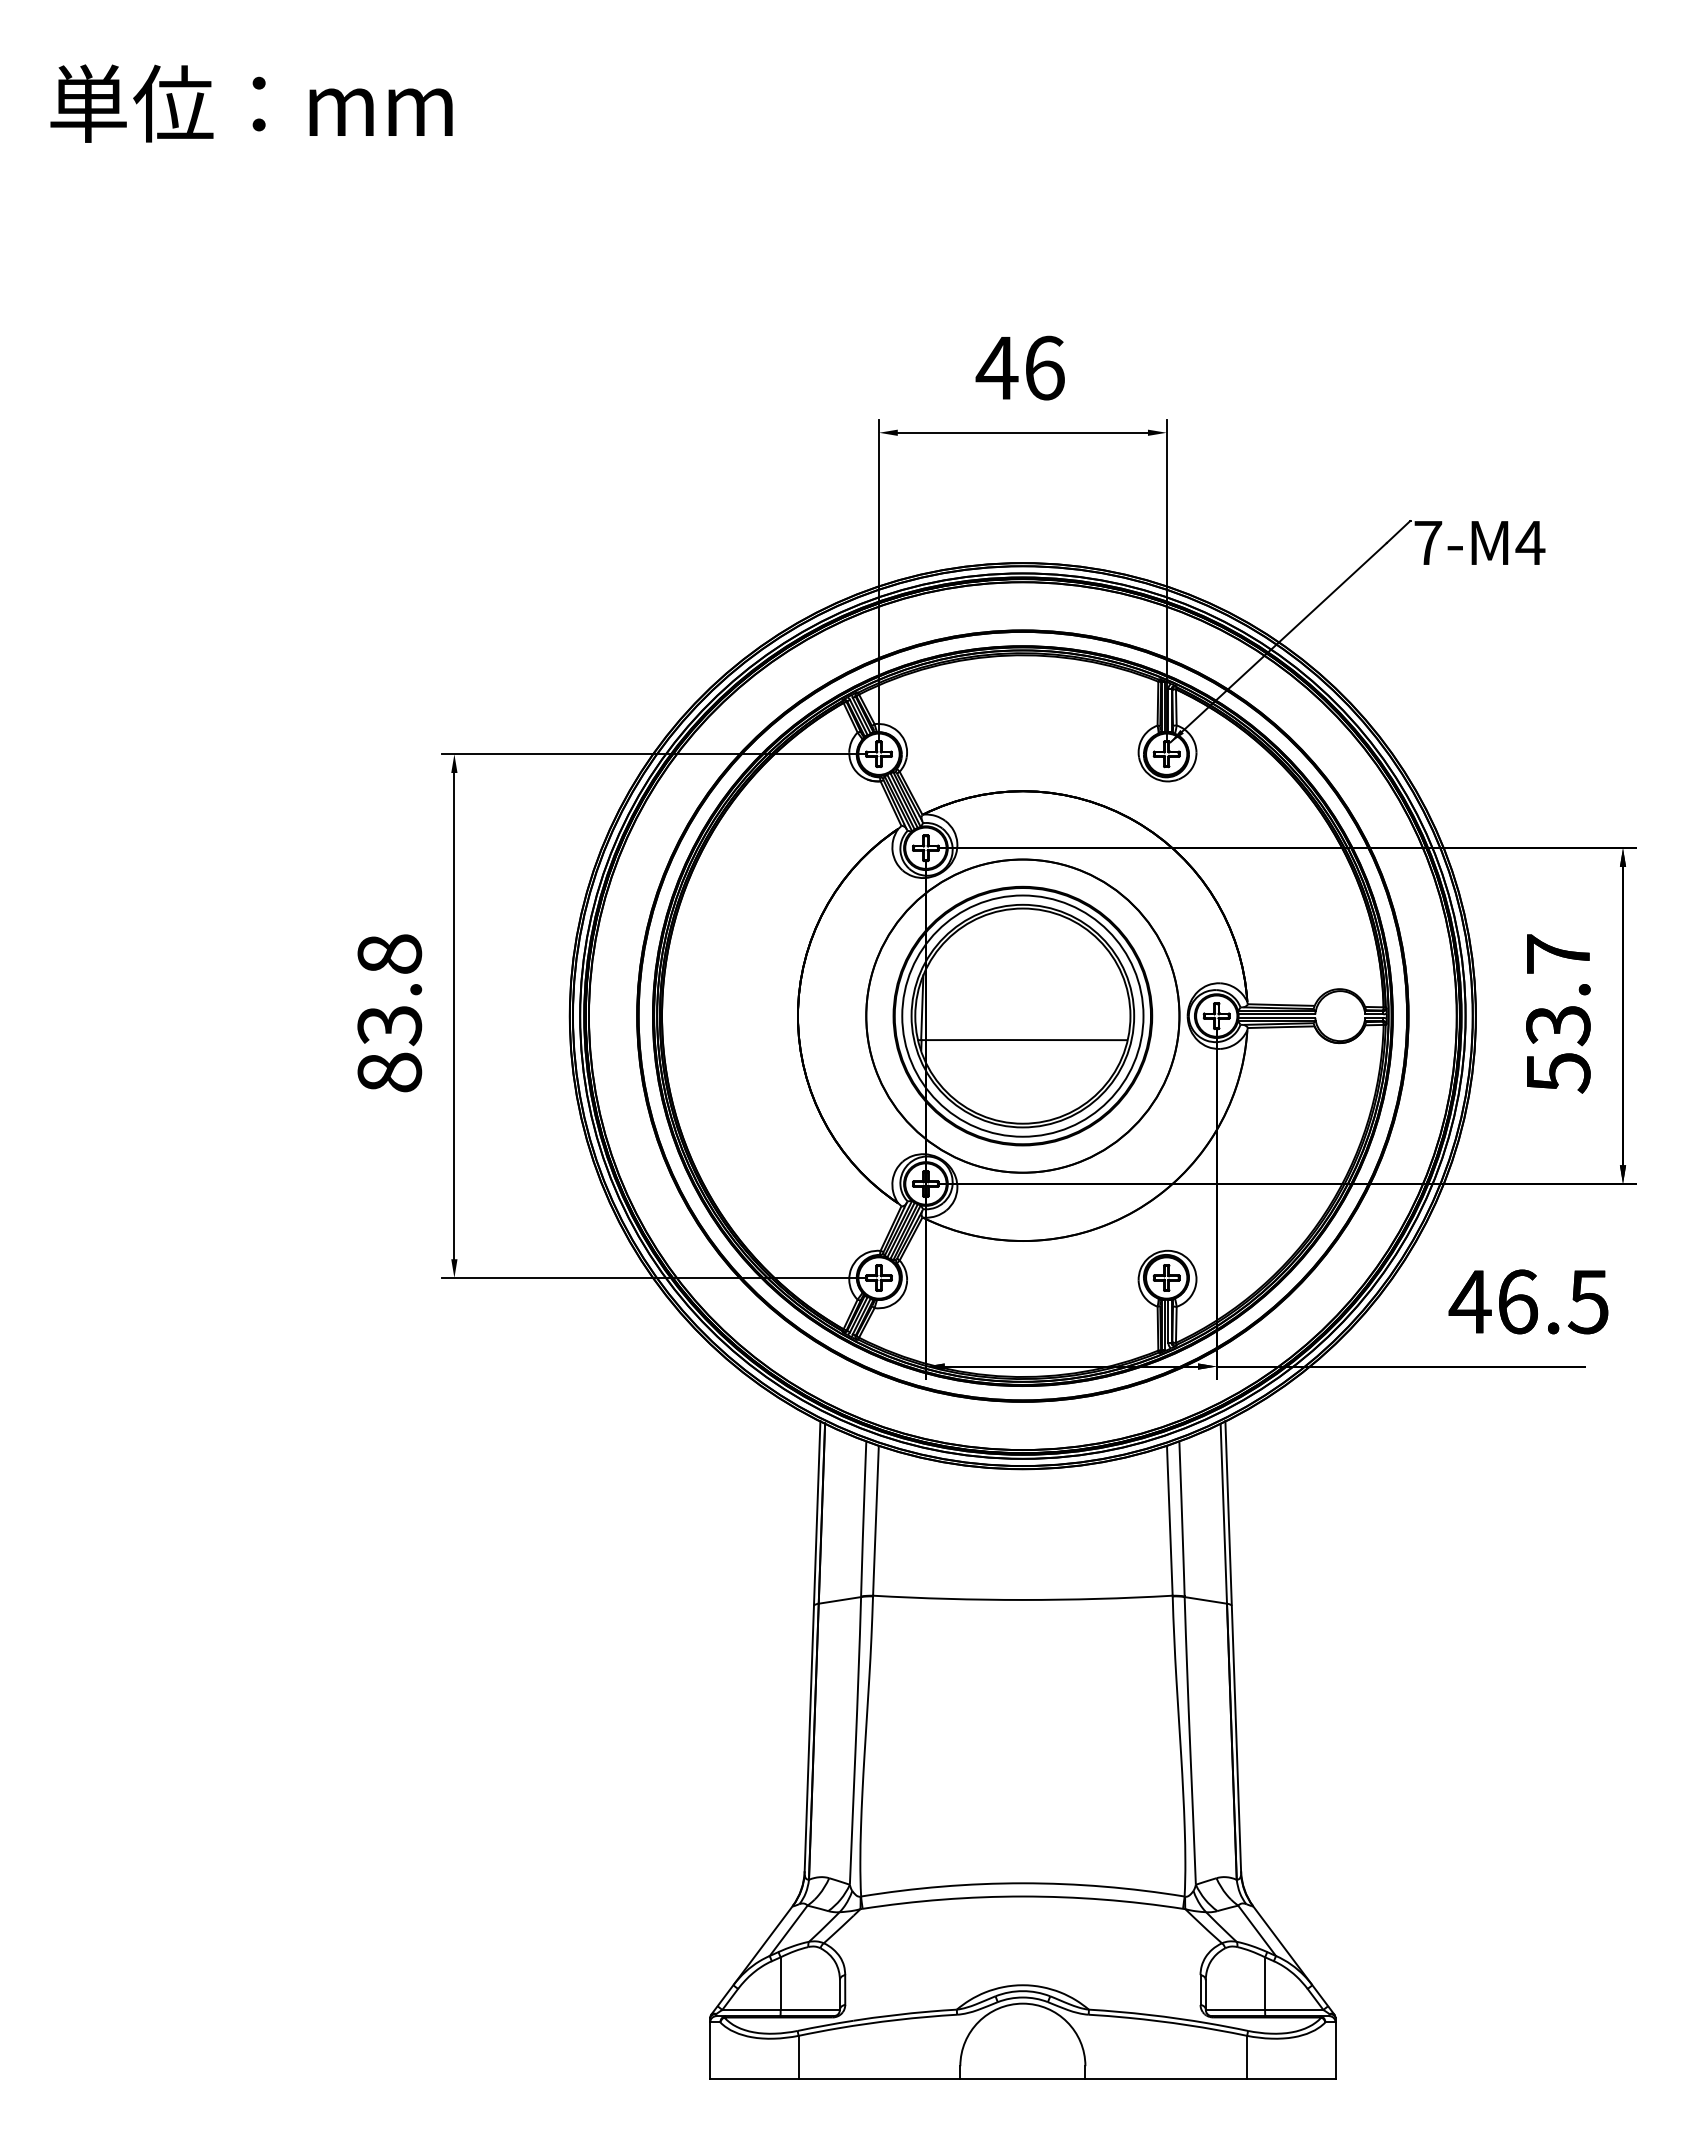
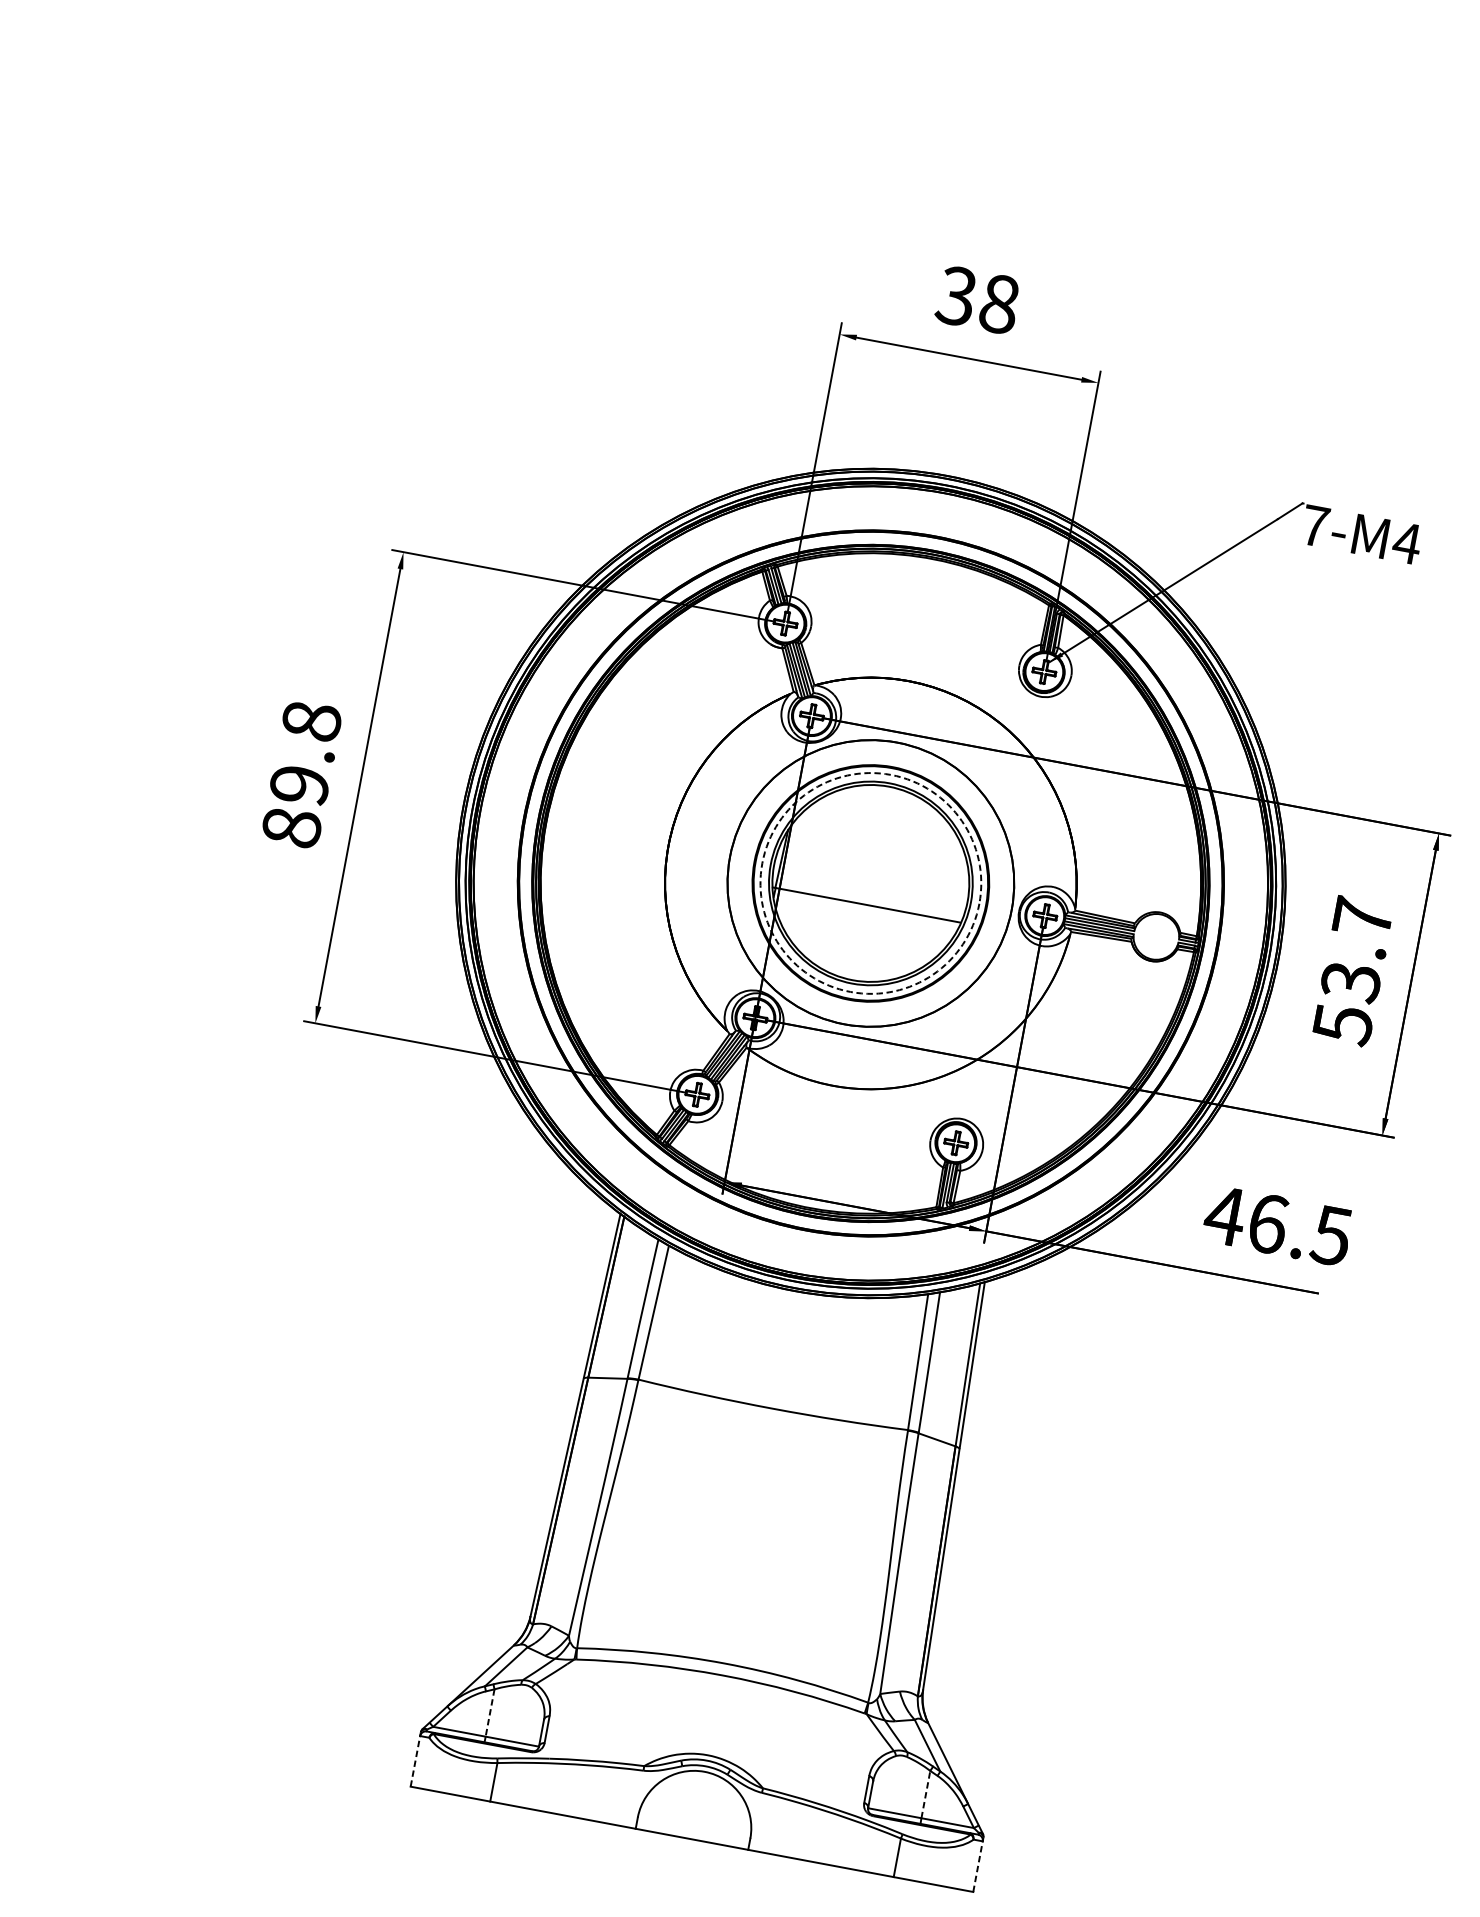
text: (1019, 367) -> (977, 299), 46 -> 38
circle: (1022, 1015) -> (870, 882), solid -> dashed
text: (389, 1026) -> (299, 786), 83.8 -> 89.8
line: (1265, 1983) -> (926, 1794), solid -> dashed
line: (780, 1984) -> (489, 1713), solid -> dashed
line: (710, 2047) -> (416, 1758), solid -> dashed
line: (1335, 2047) -> (978, 1863), solid -> dashed

